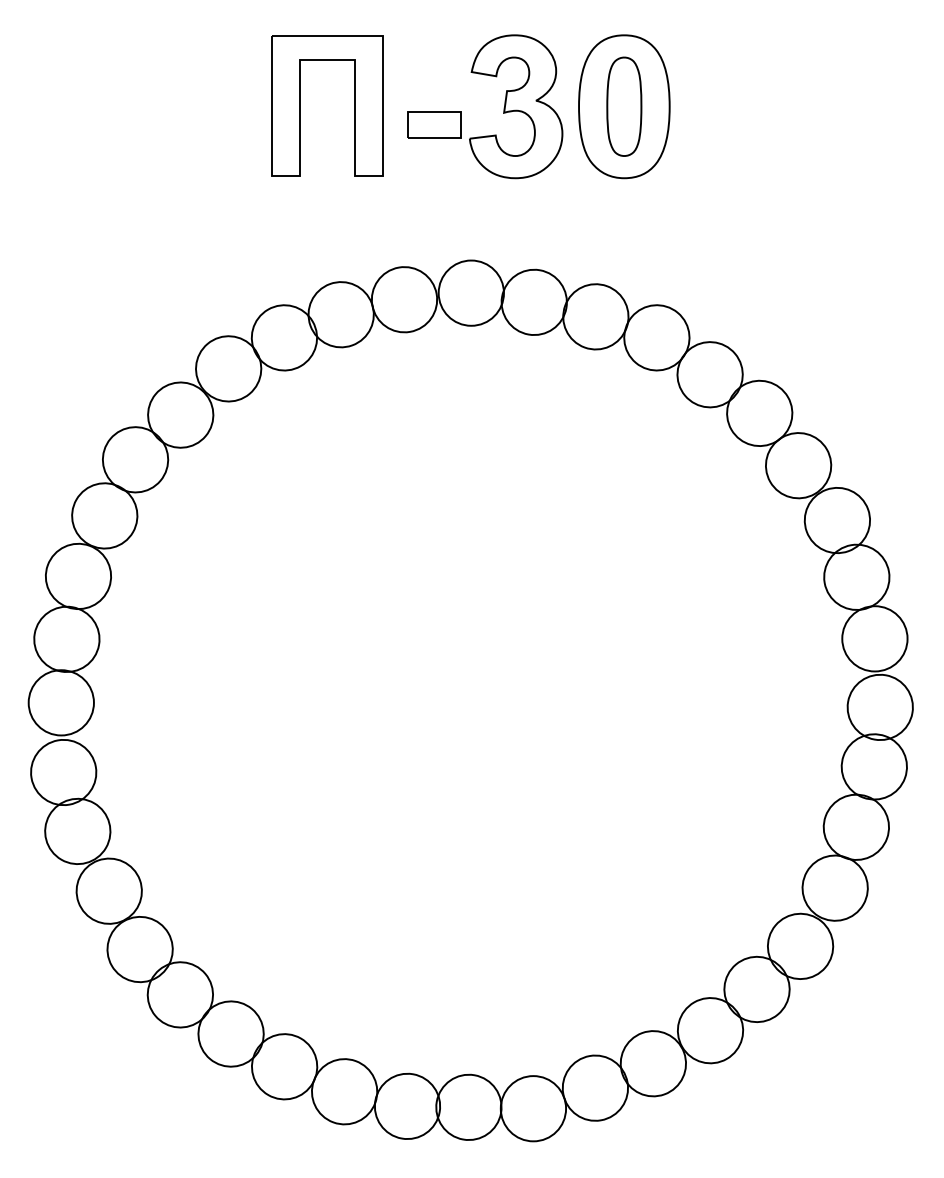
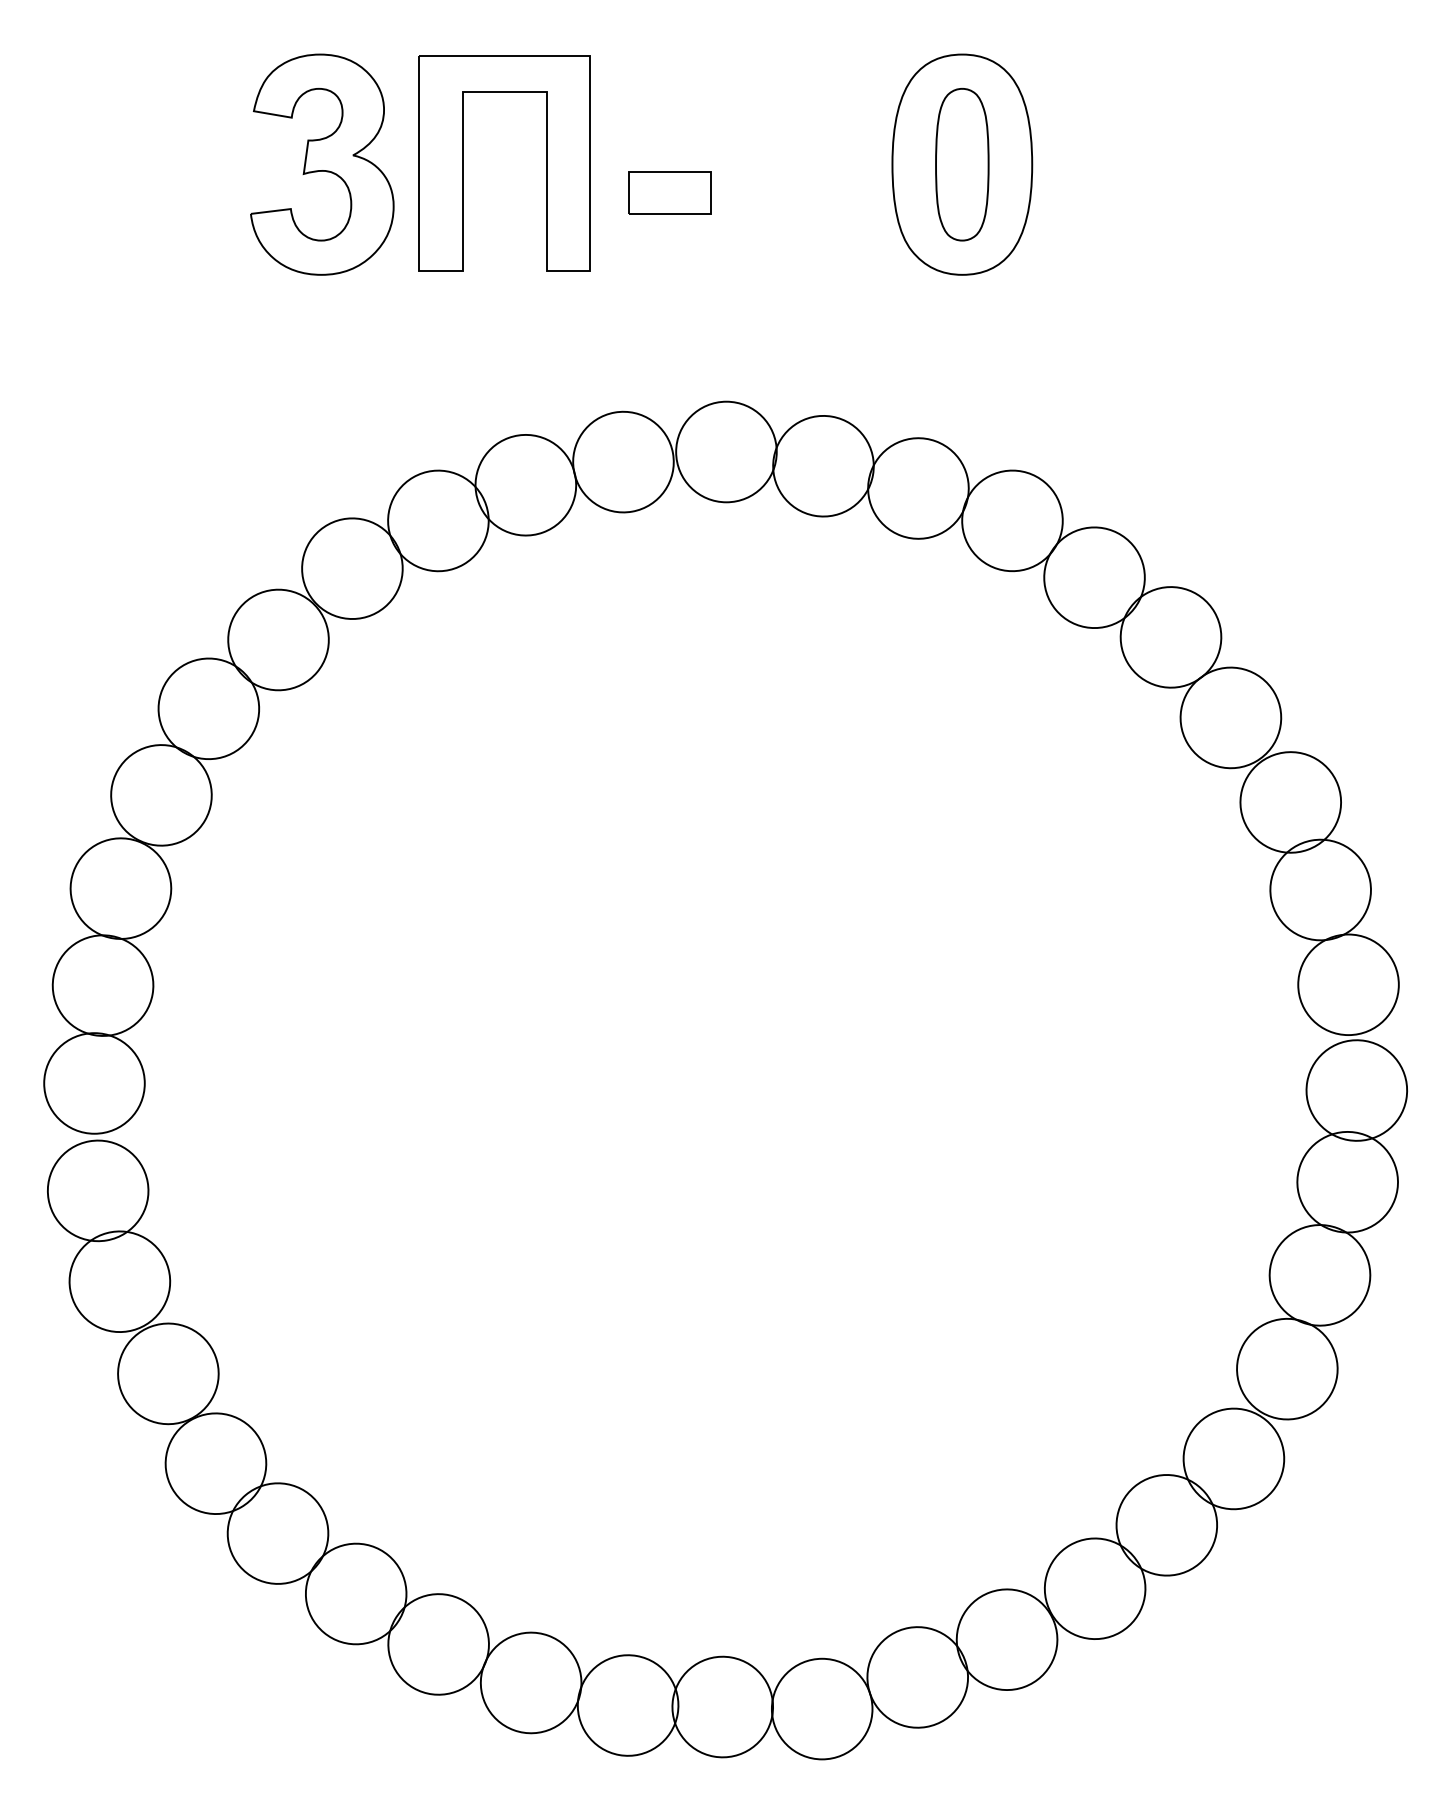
part: (516, 106) -> (322, 164), moved

